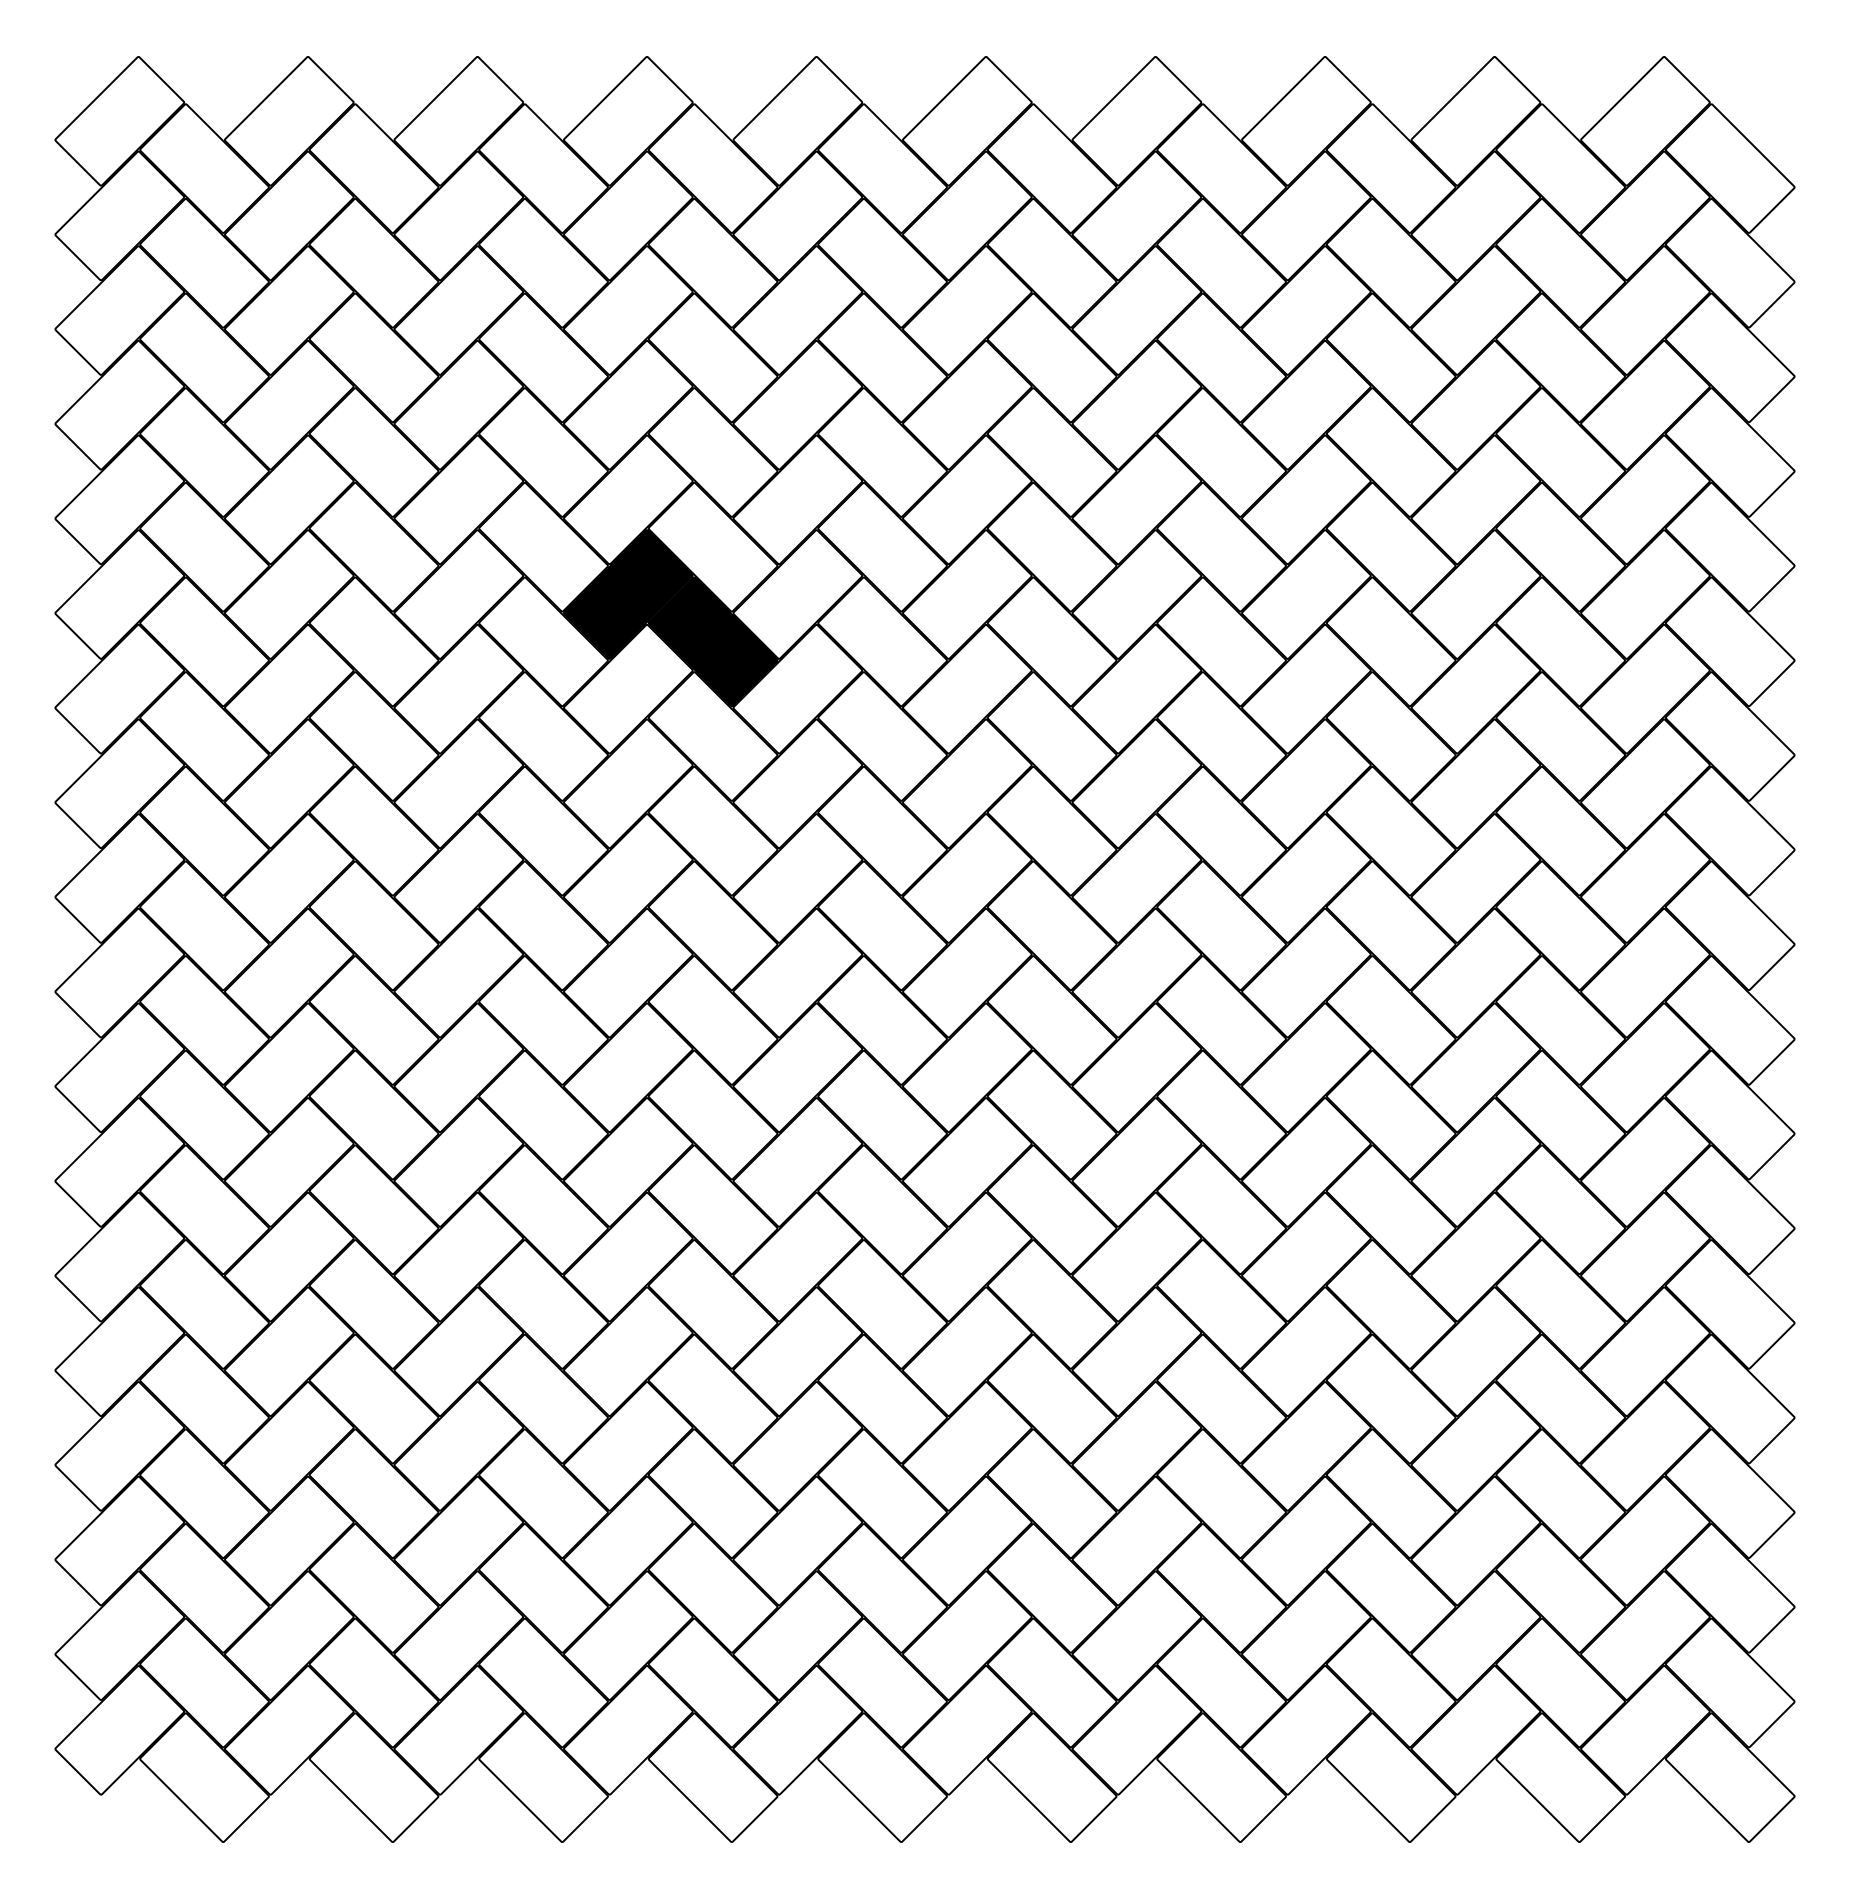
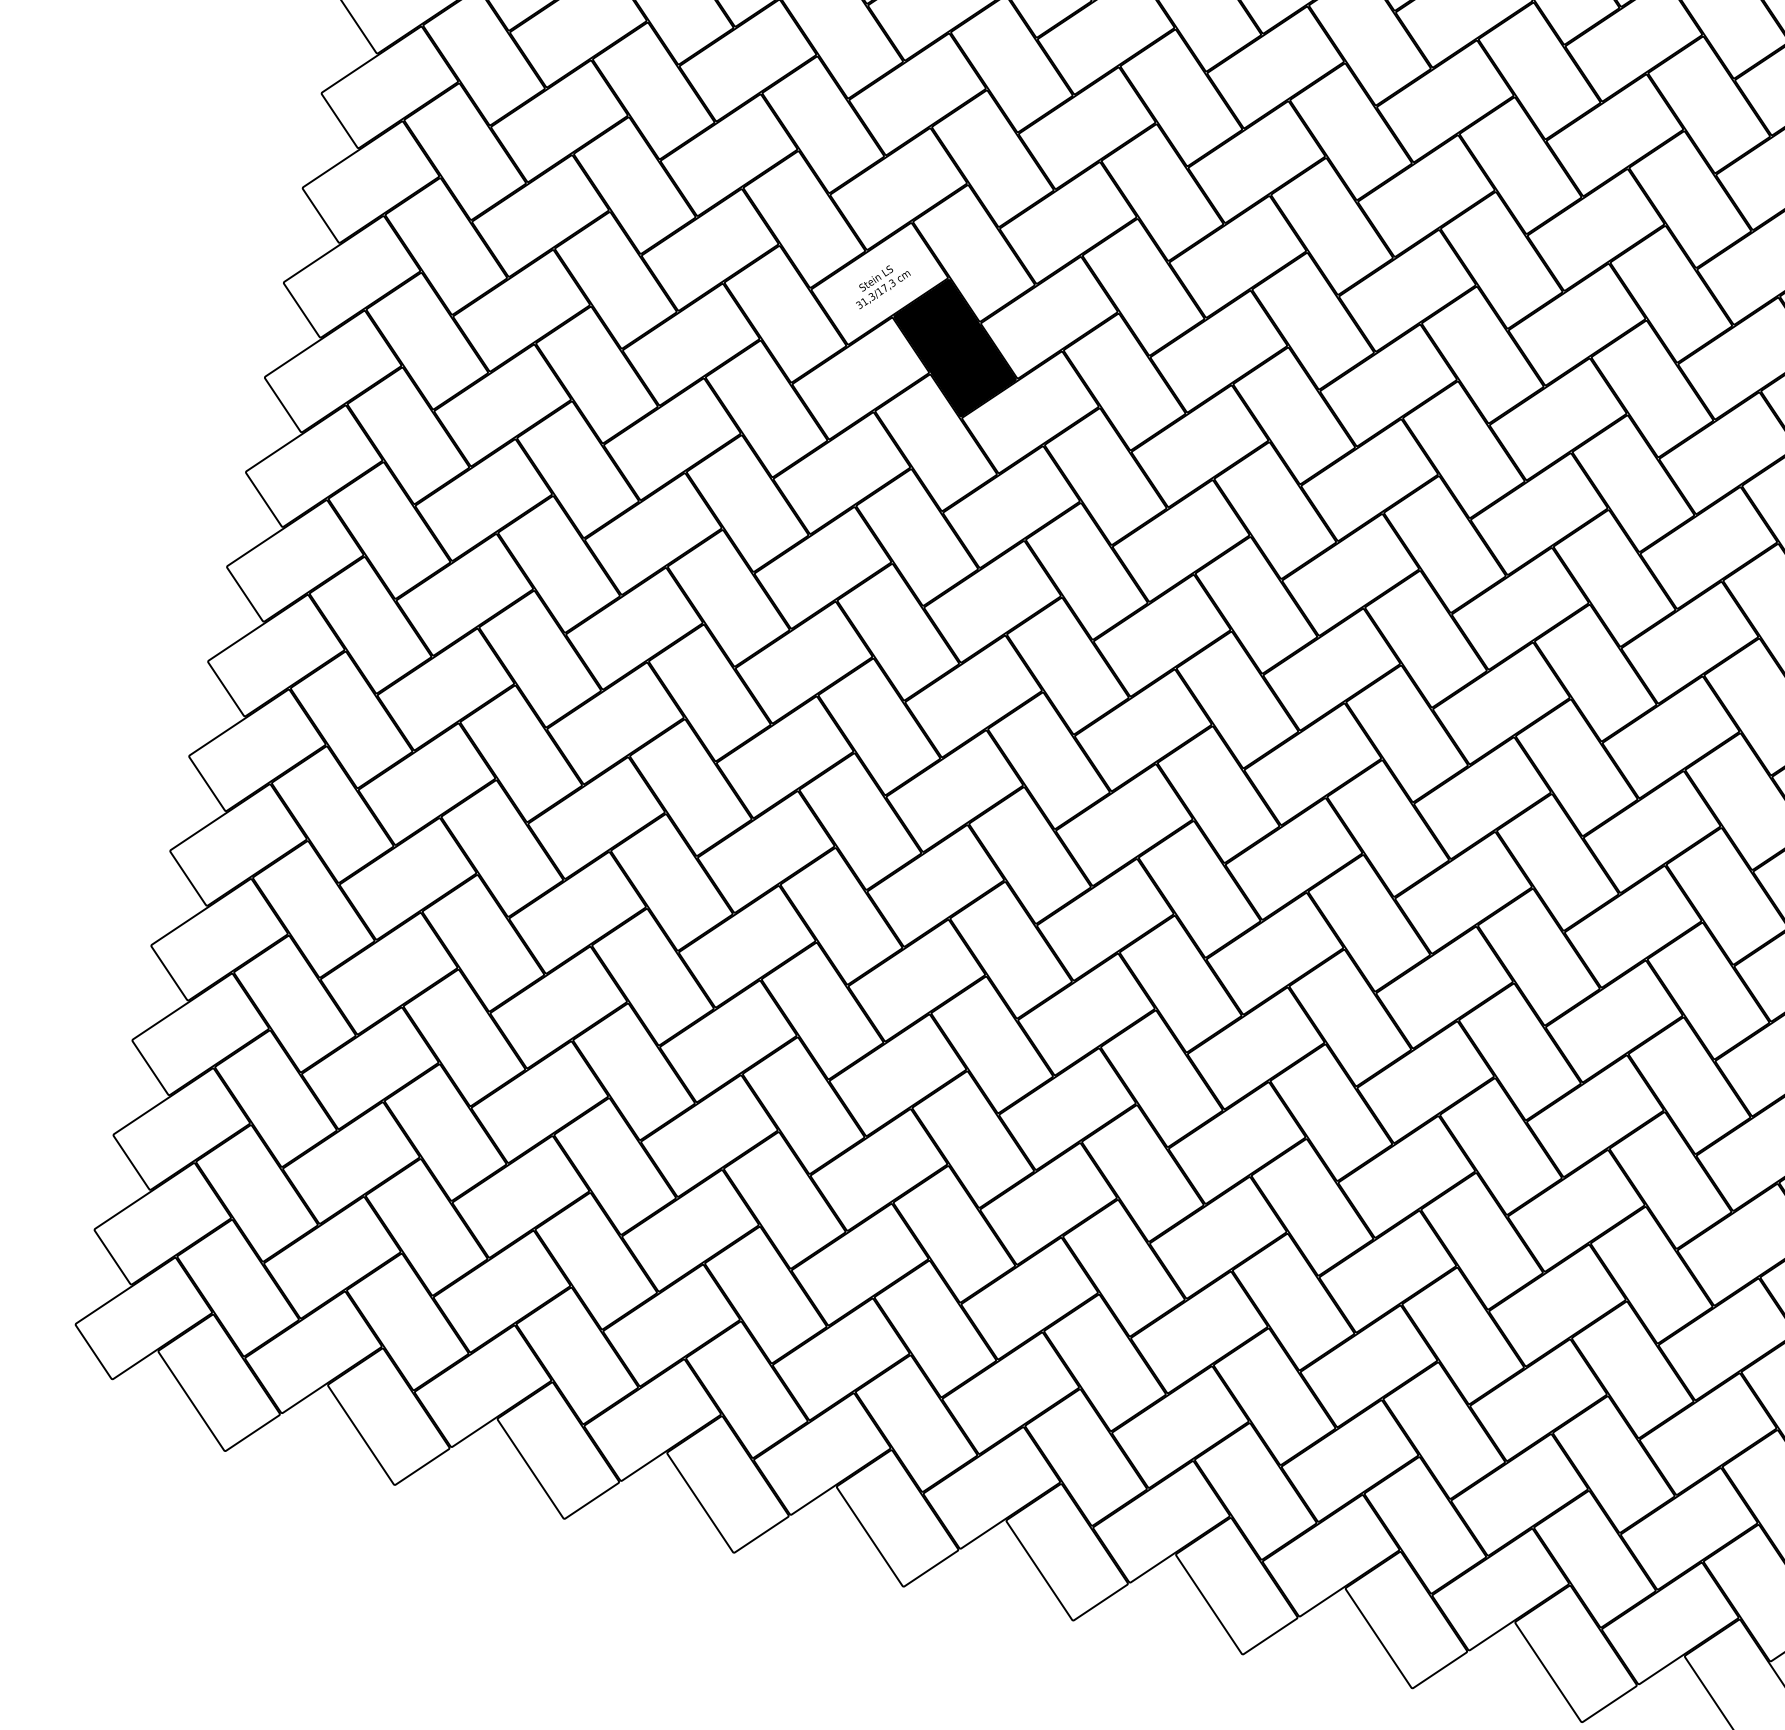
fill: (628, 594) -> (879, 283), removed

